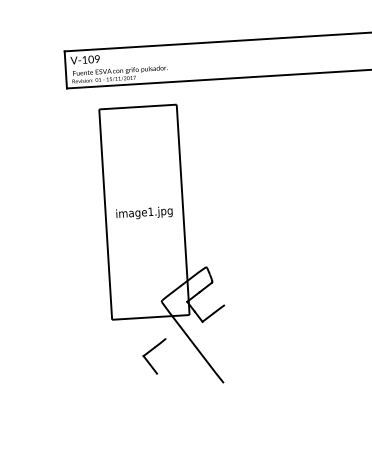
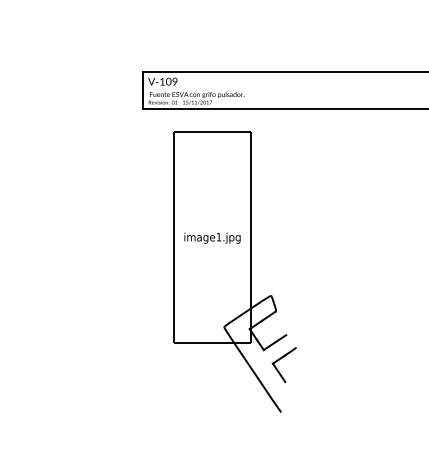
part: (154, 356) -> (283, 364), moved

